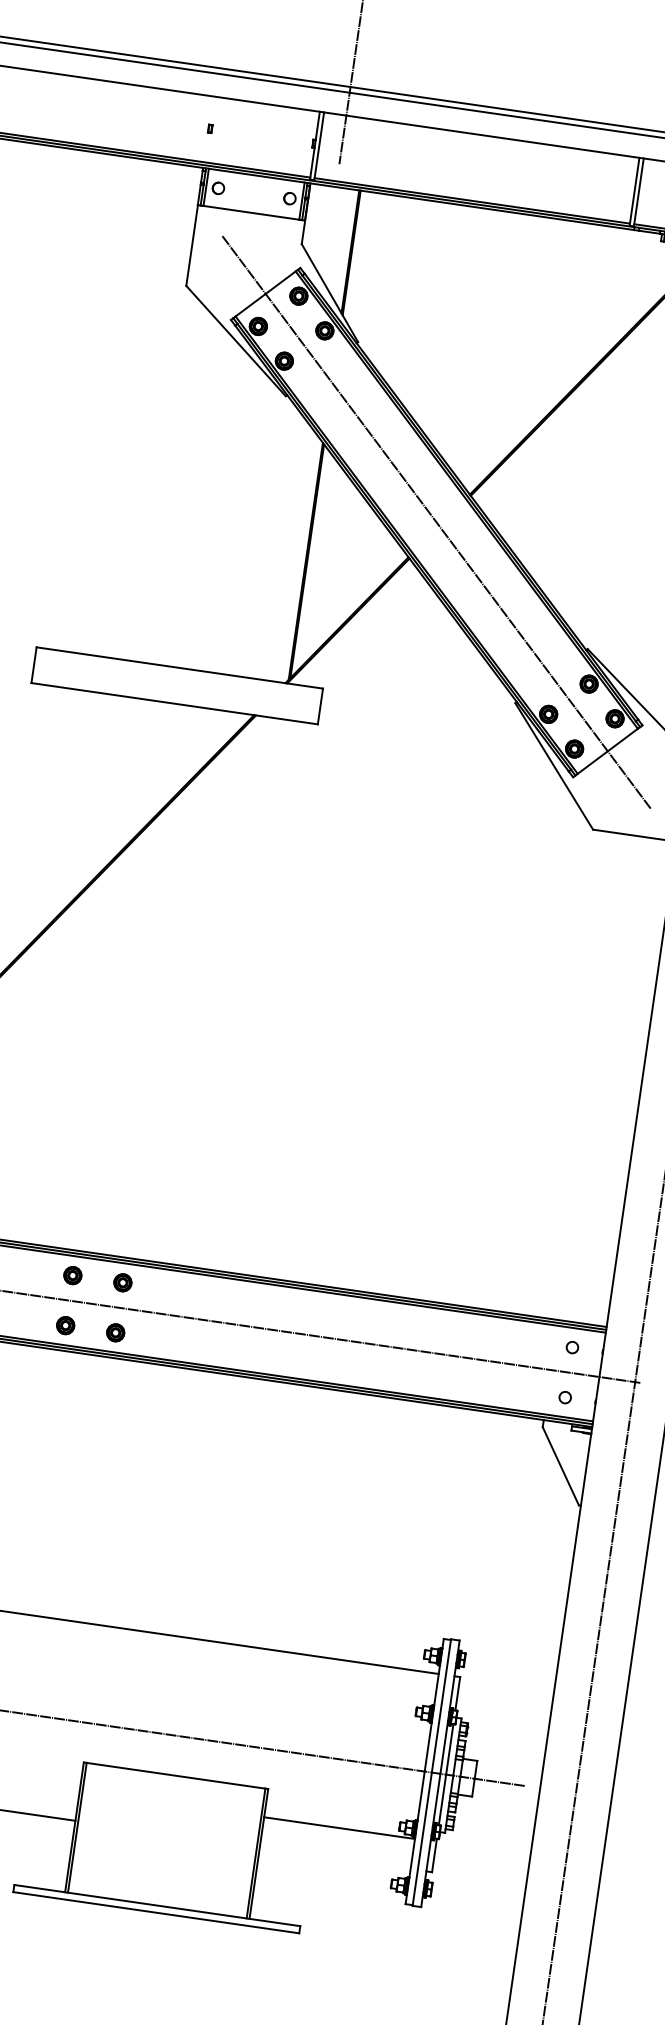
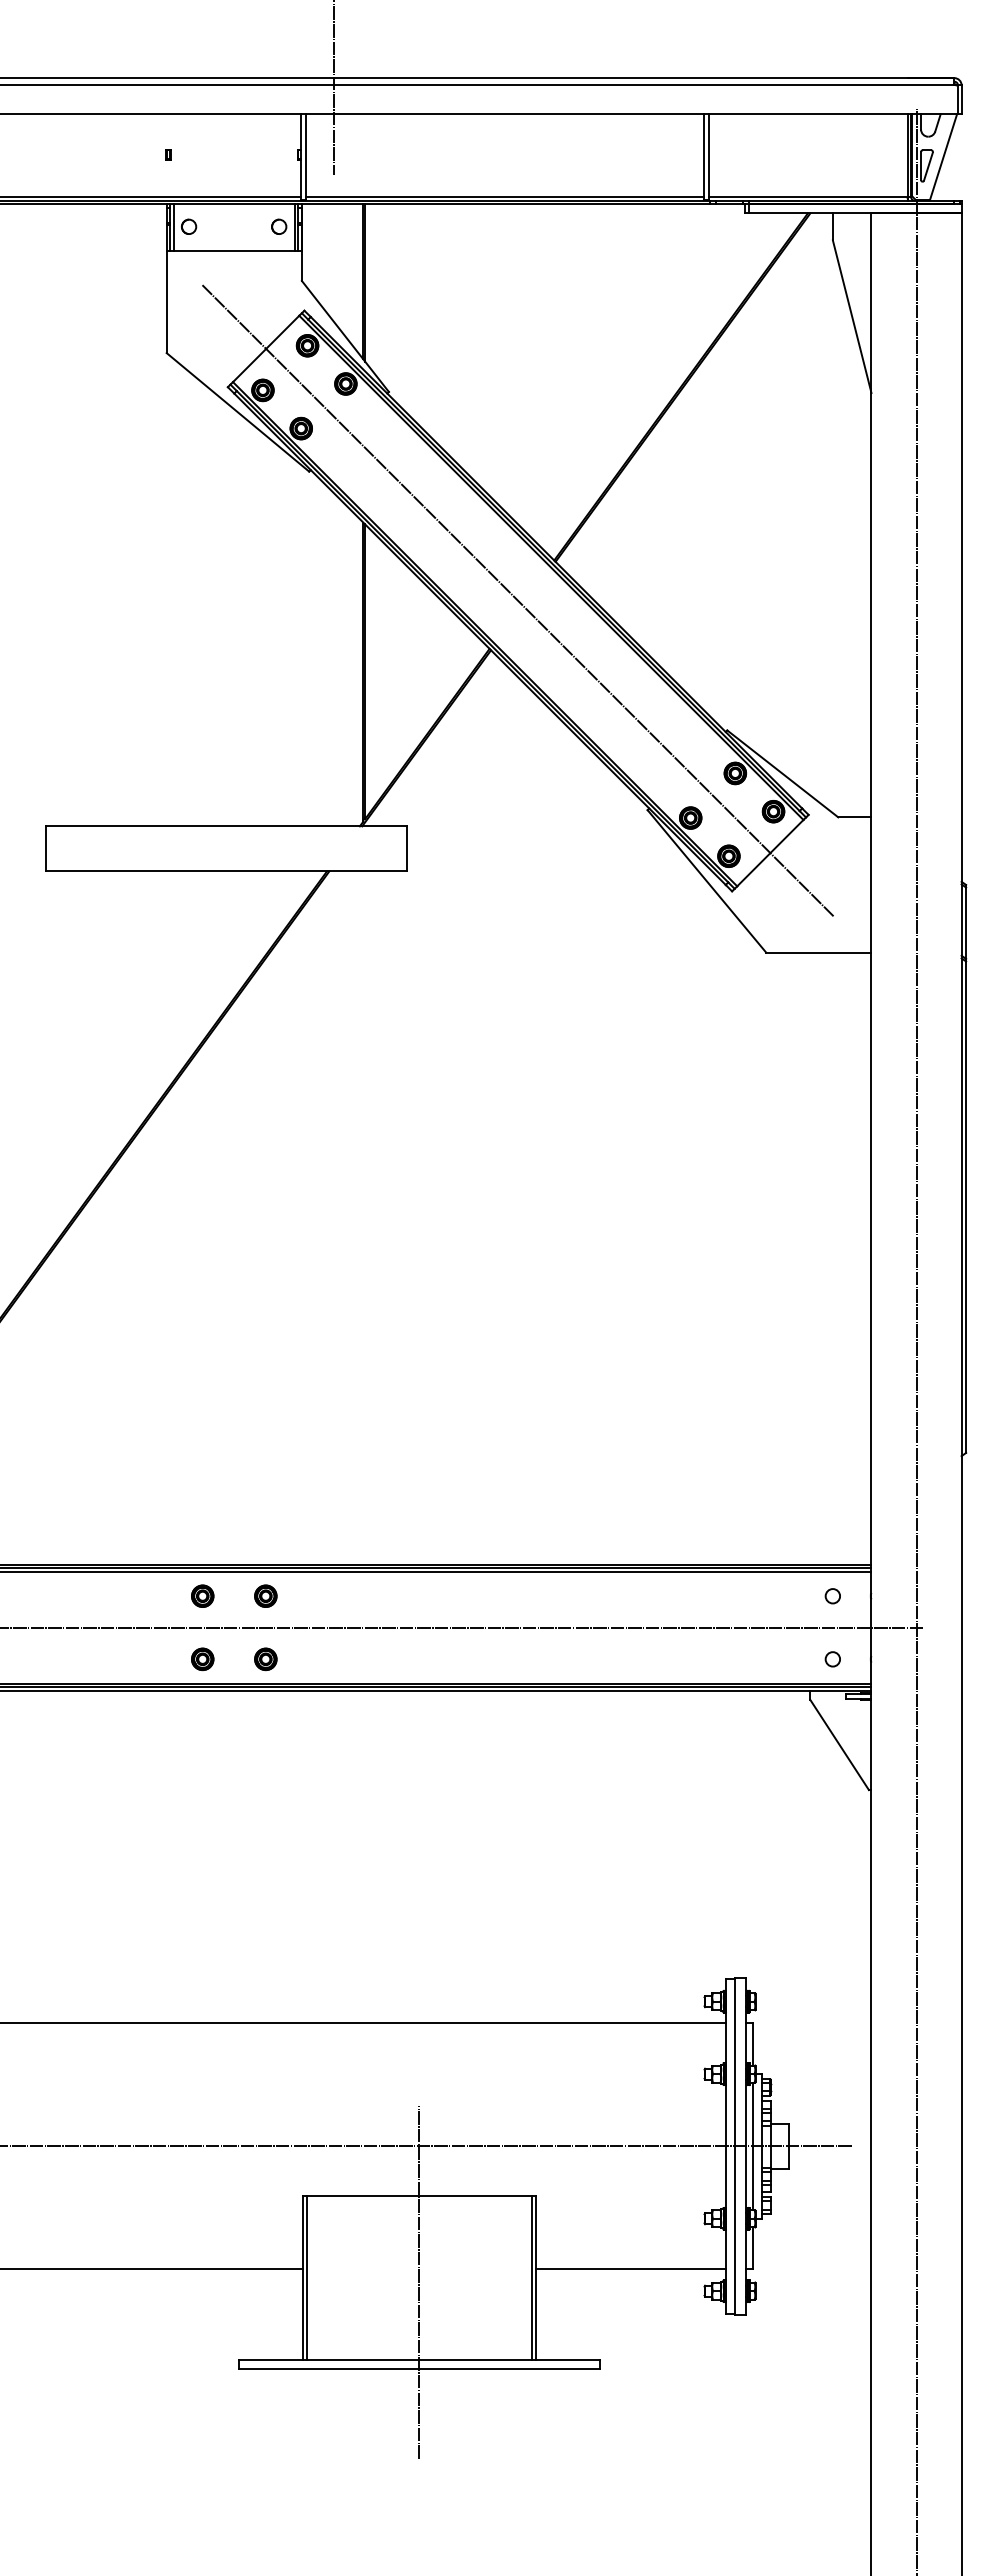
line: (339, 1828) -> (630, 2269), moved
line: (166, 1843) -> (419, 2281), added

